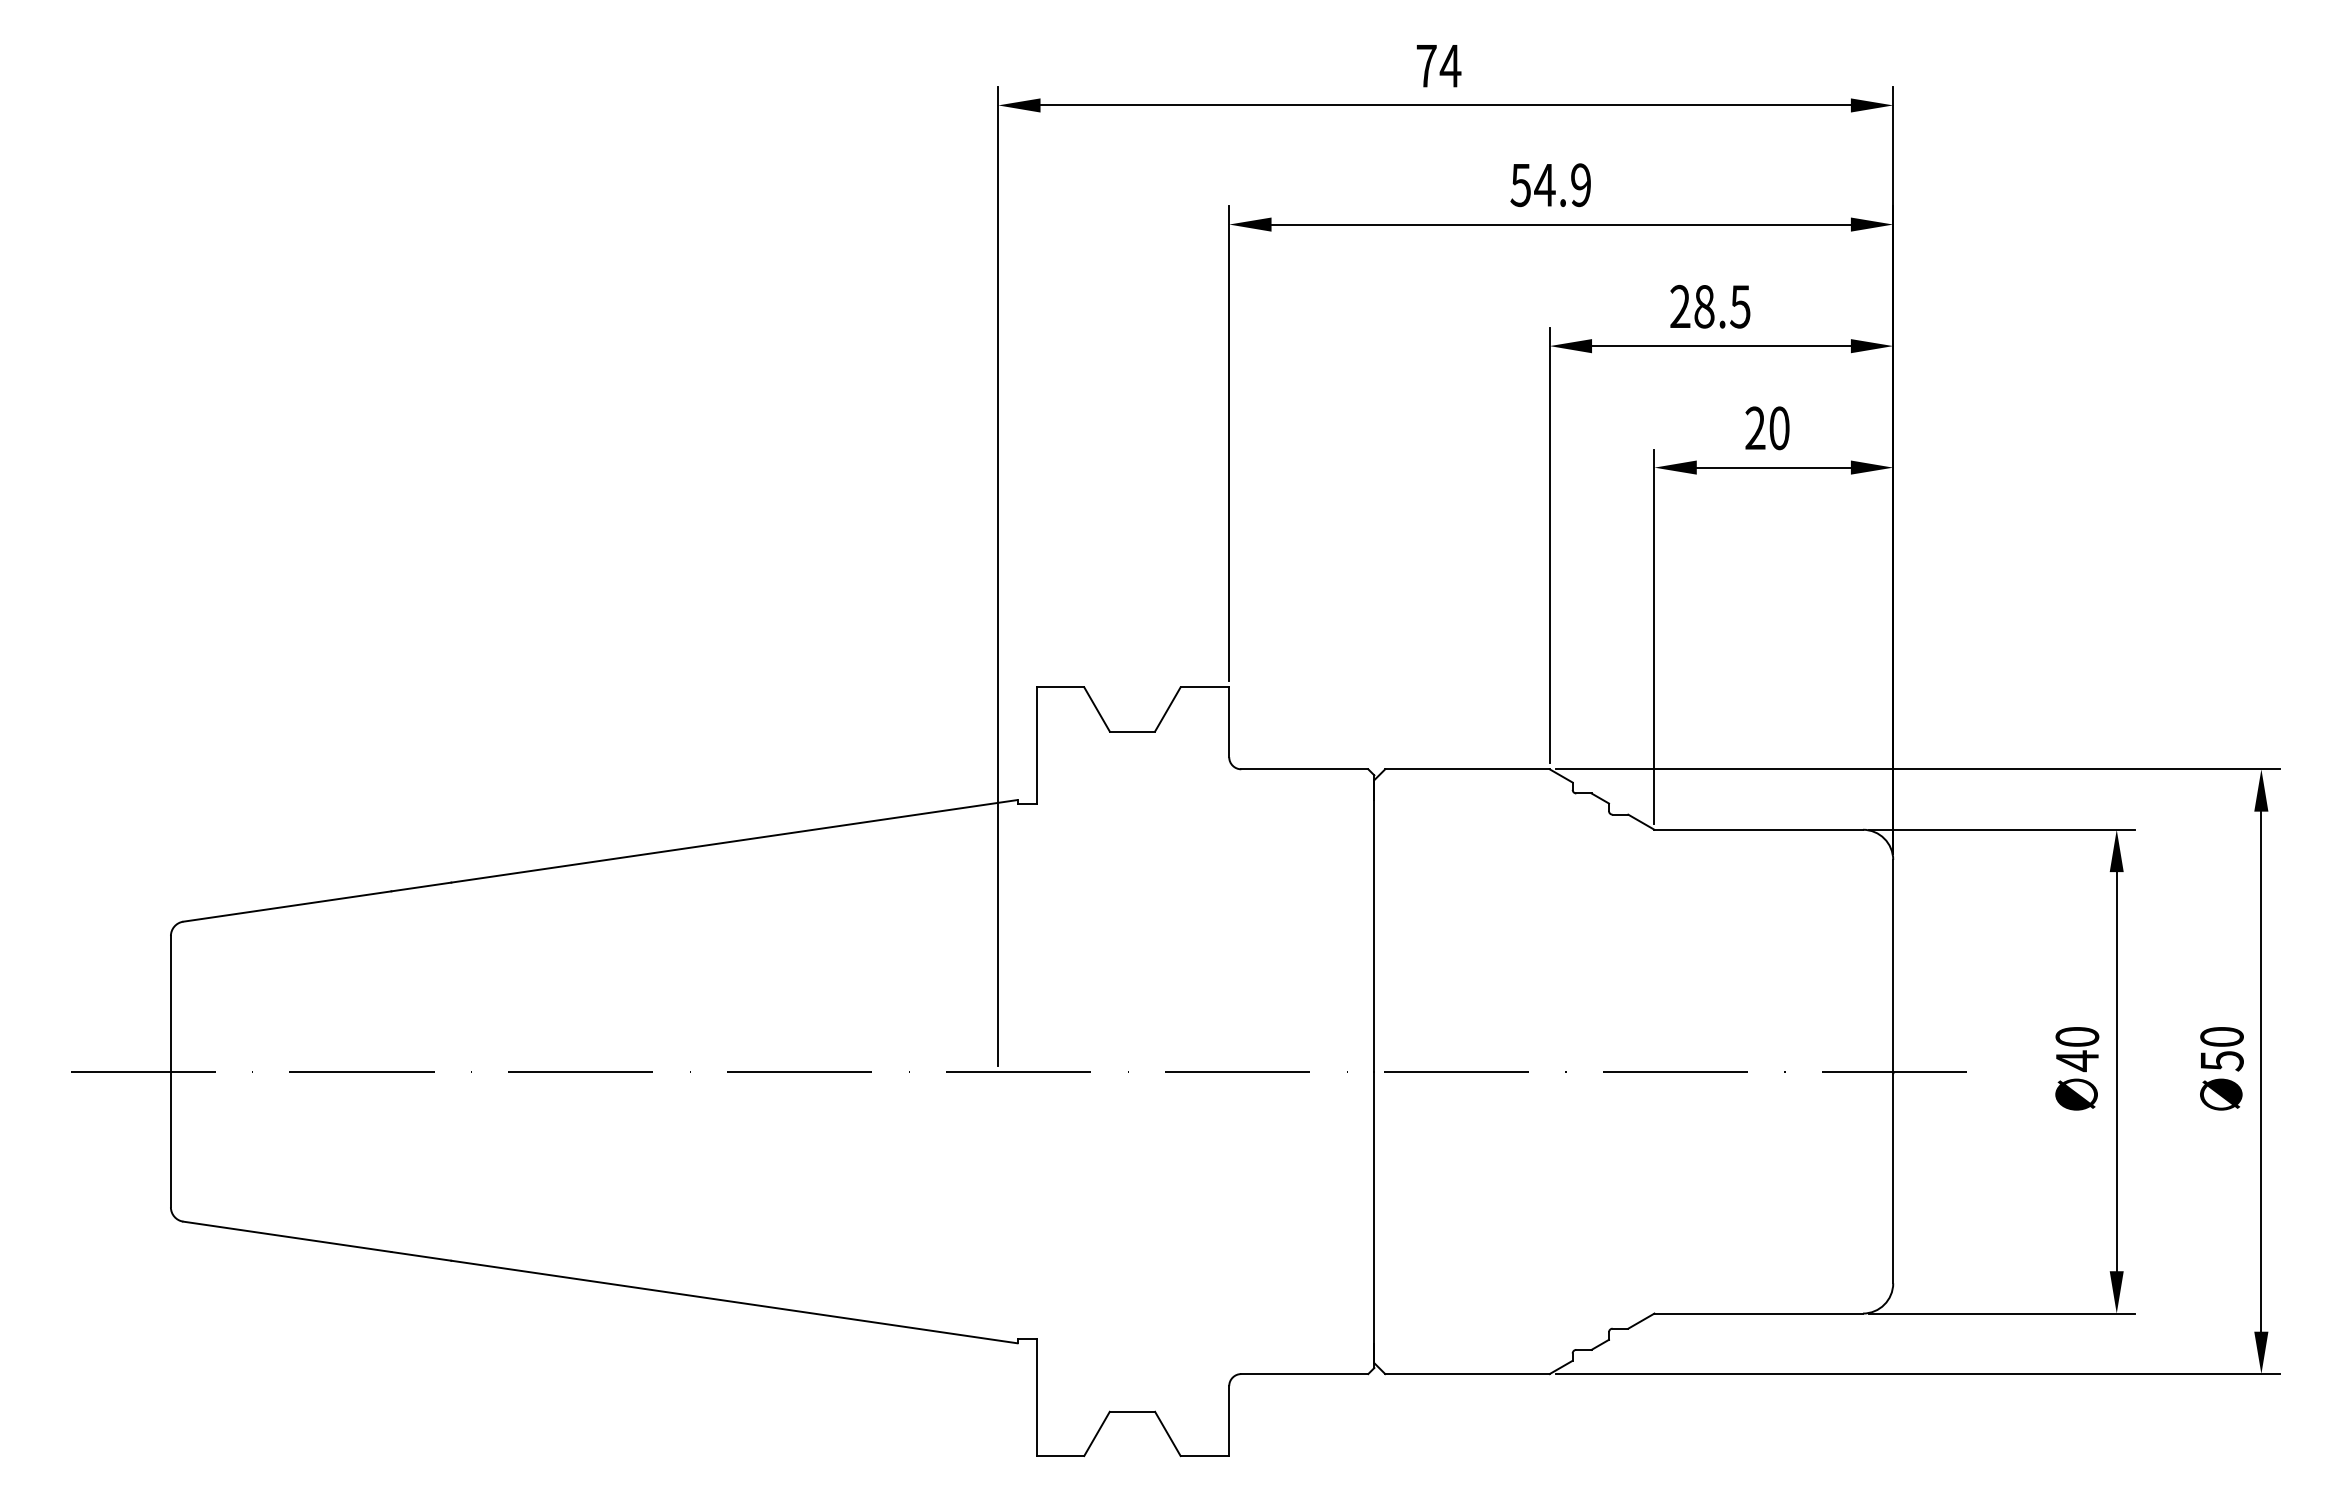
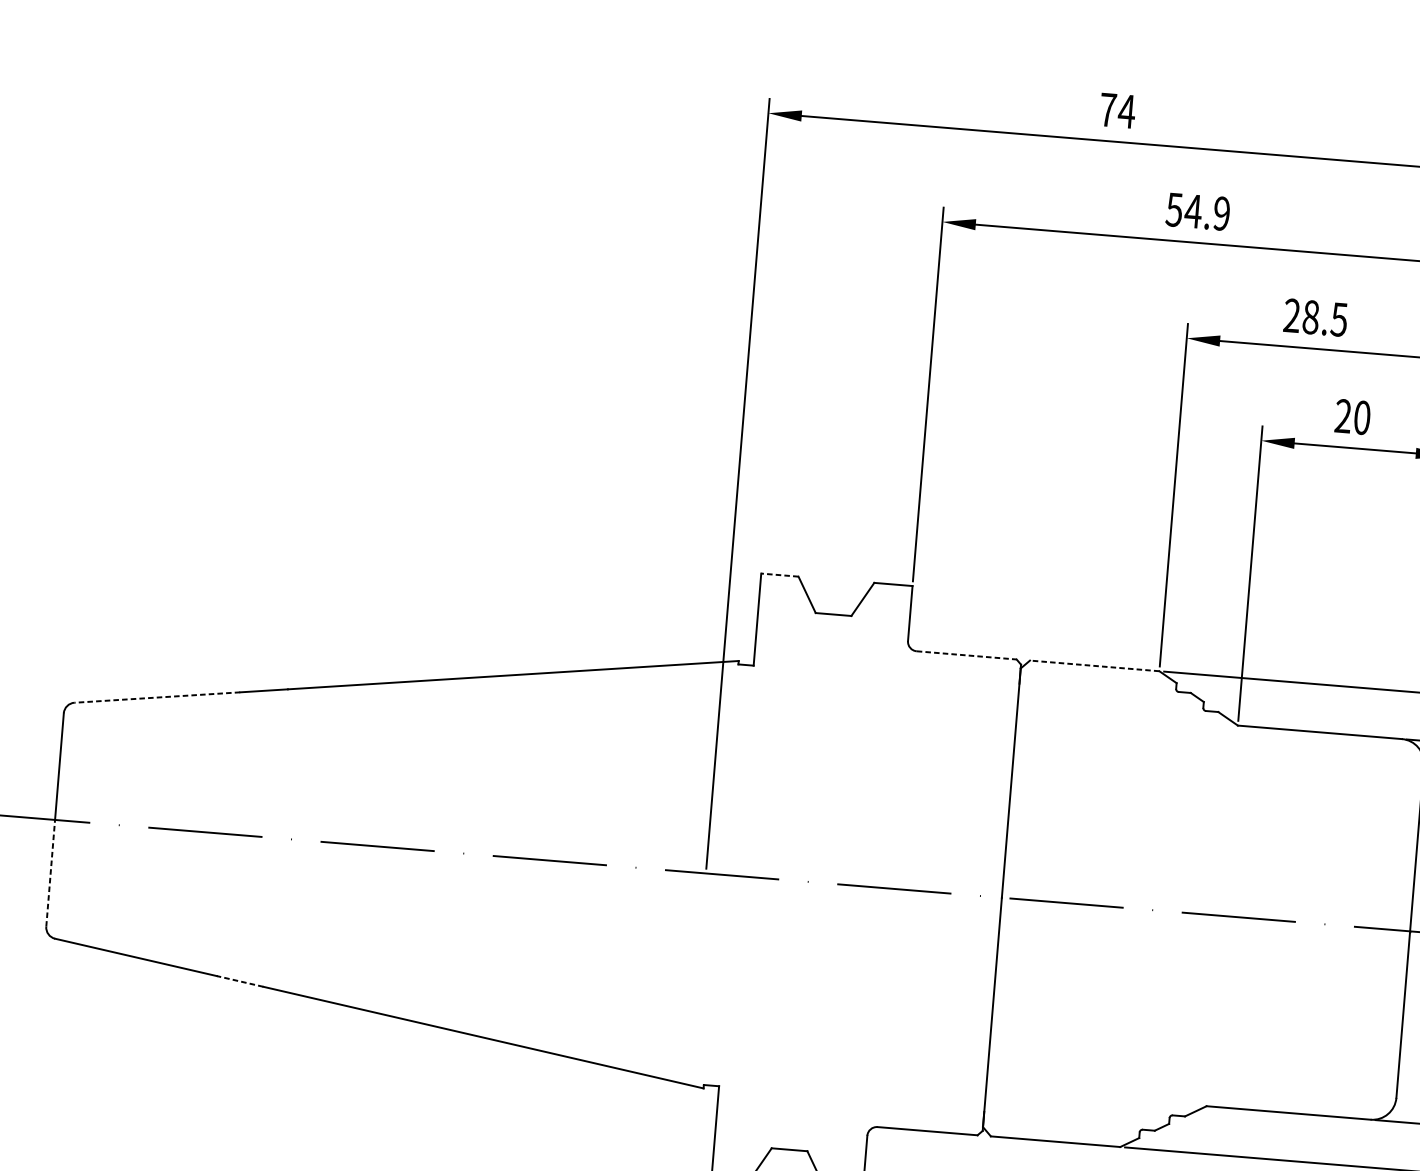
line: (1060, 687) -> (779, 575), solid -> dashed
line: (1305, 769) -> (967, 655), solid -> dashed
line: (1466, 769) -> (1093, 666), solid -> dashed
line: (286, 906) -> (156, 697), solid -> dashed
line: (170, 1139) -> (50, 873), solid -> dashed
line: (420, 1256) -> (239, 981), solid -> dashed

